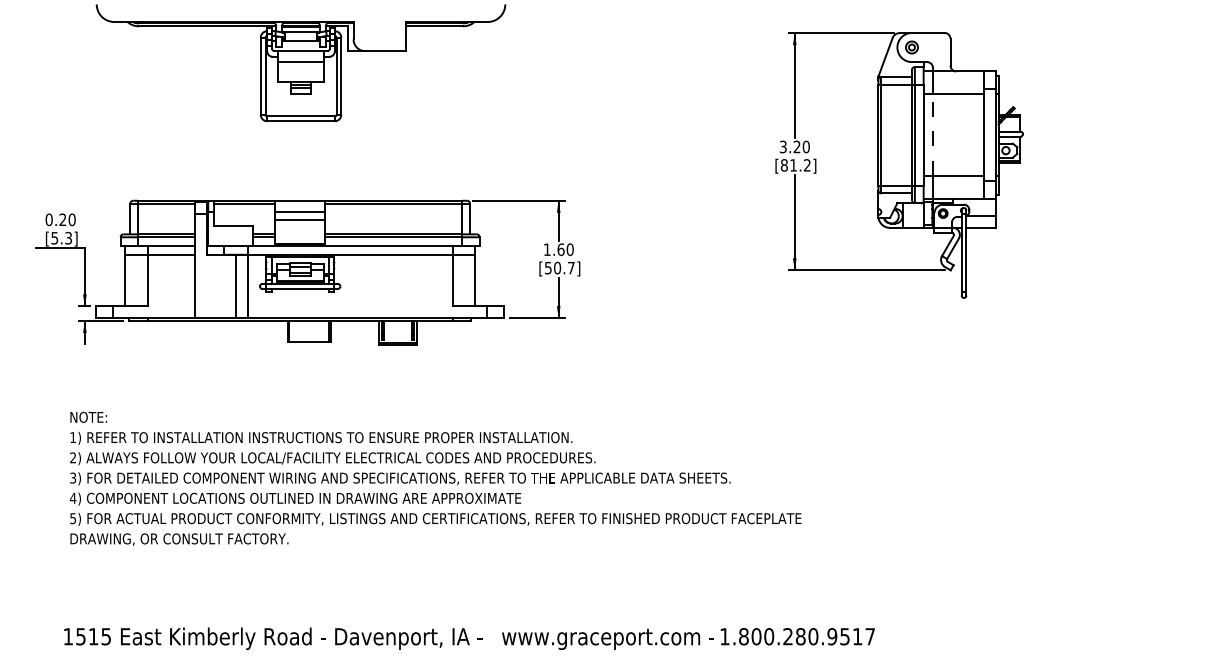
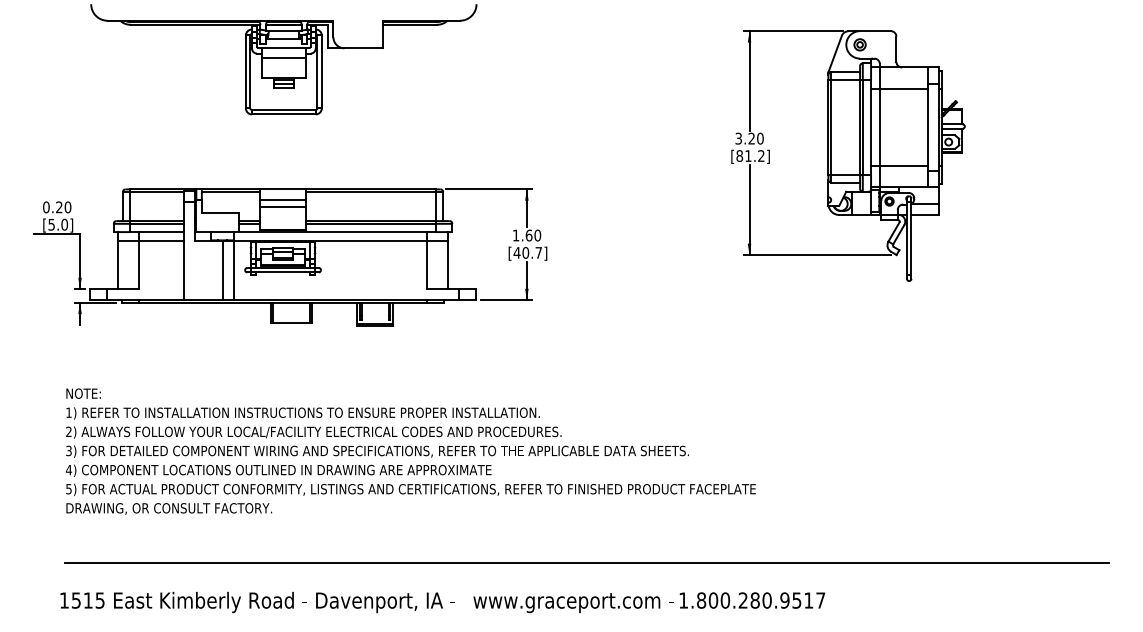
line: (932, 135) -> (879, 127), dashed -> solid
text: (68, 237) -> (64, 224), [5.3] -> [5.0]
text: (547, 267) -> (516, 252), [50.7] -> [40.7]
line: (621, 596) -> (586, 562), added

